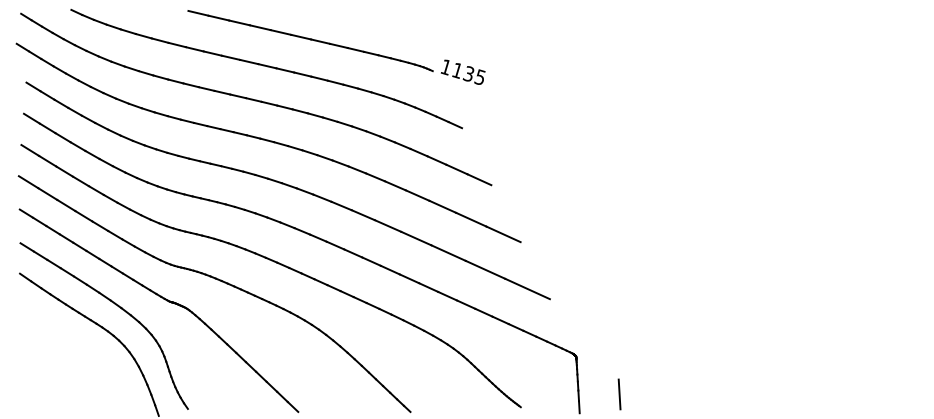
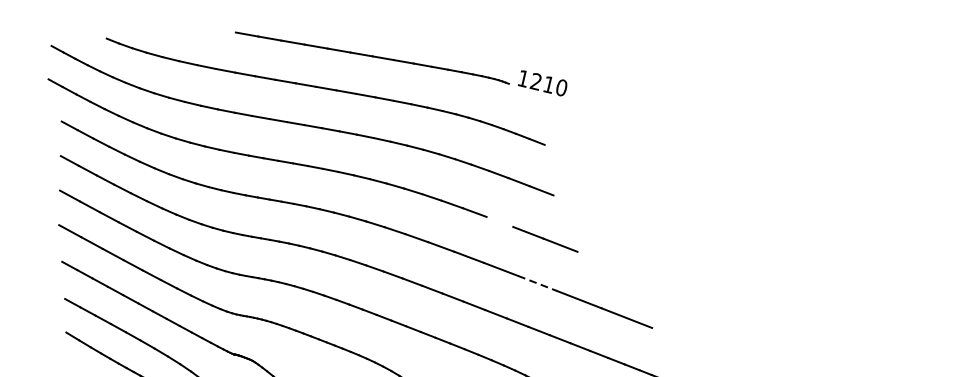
text: (468, 73) -> (548, 84), 1135 -> 1210
line: (479, 179) -> (567, 200), removed
line: (417, 195) -> (499, 221), removed
line: (503, 234) -> (596, 259), removed
line: (448, 253) -> (537, 283), solid -> dashed

